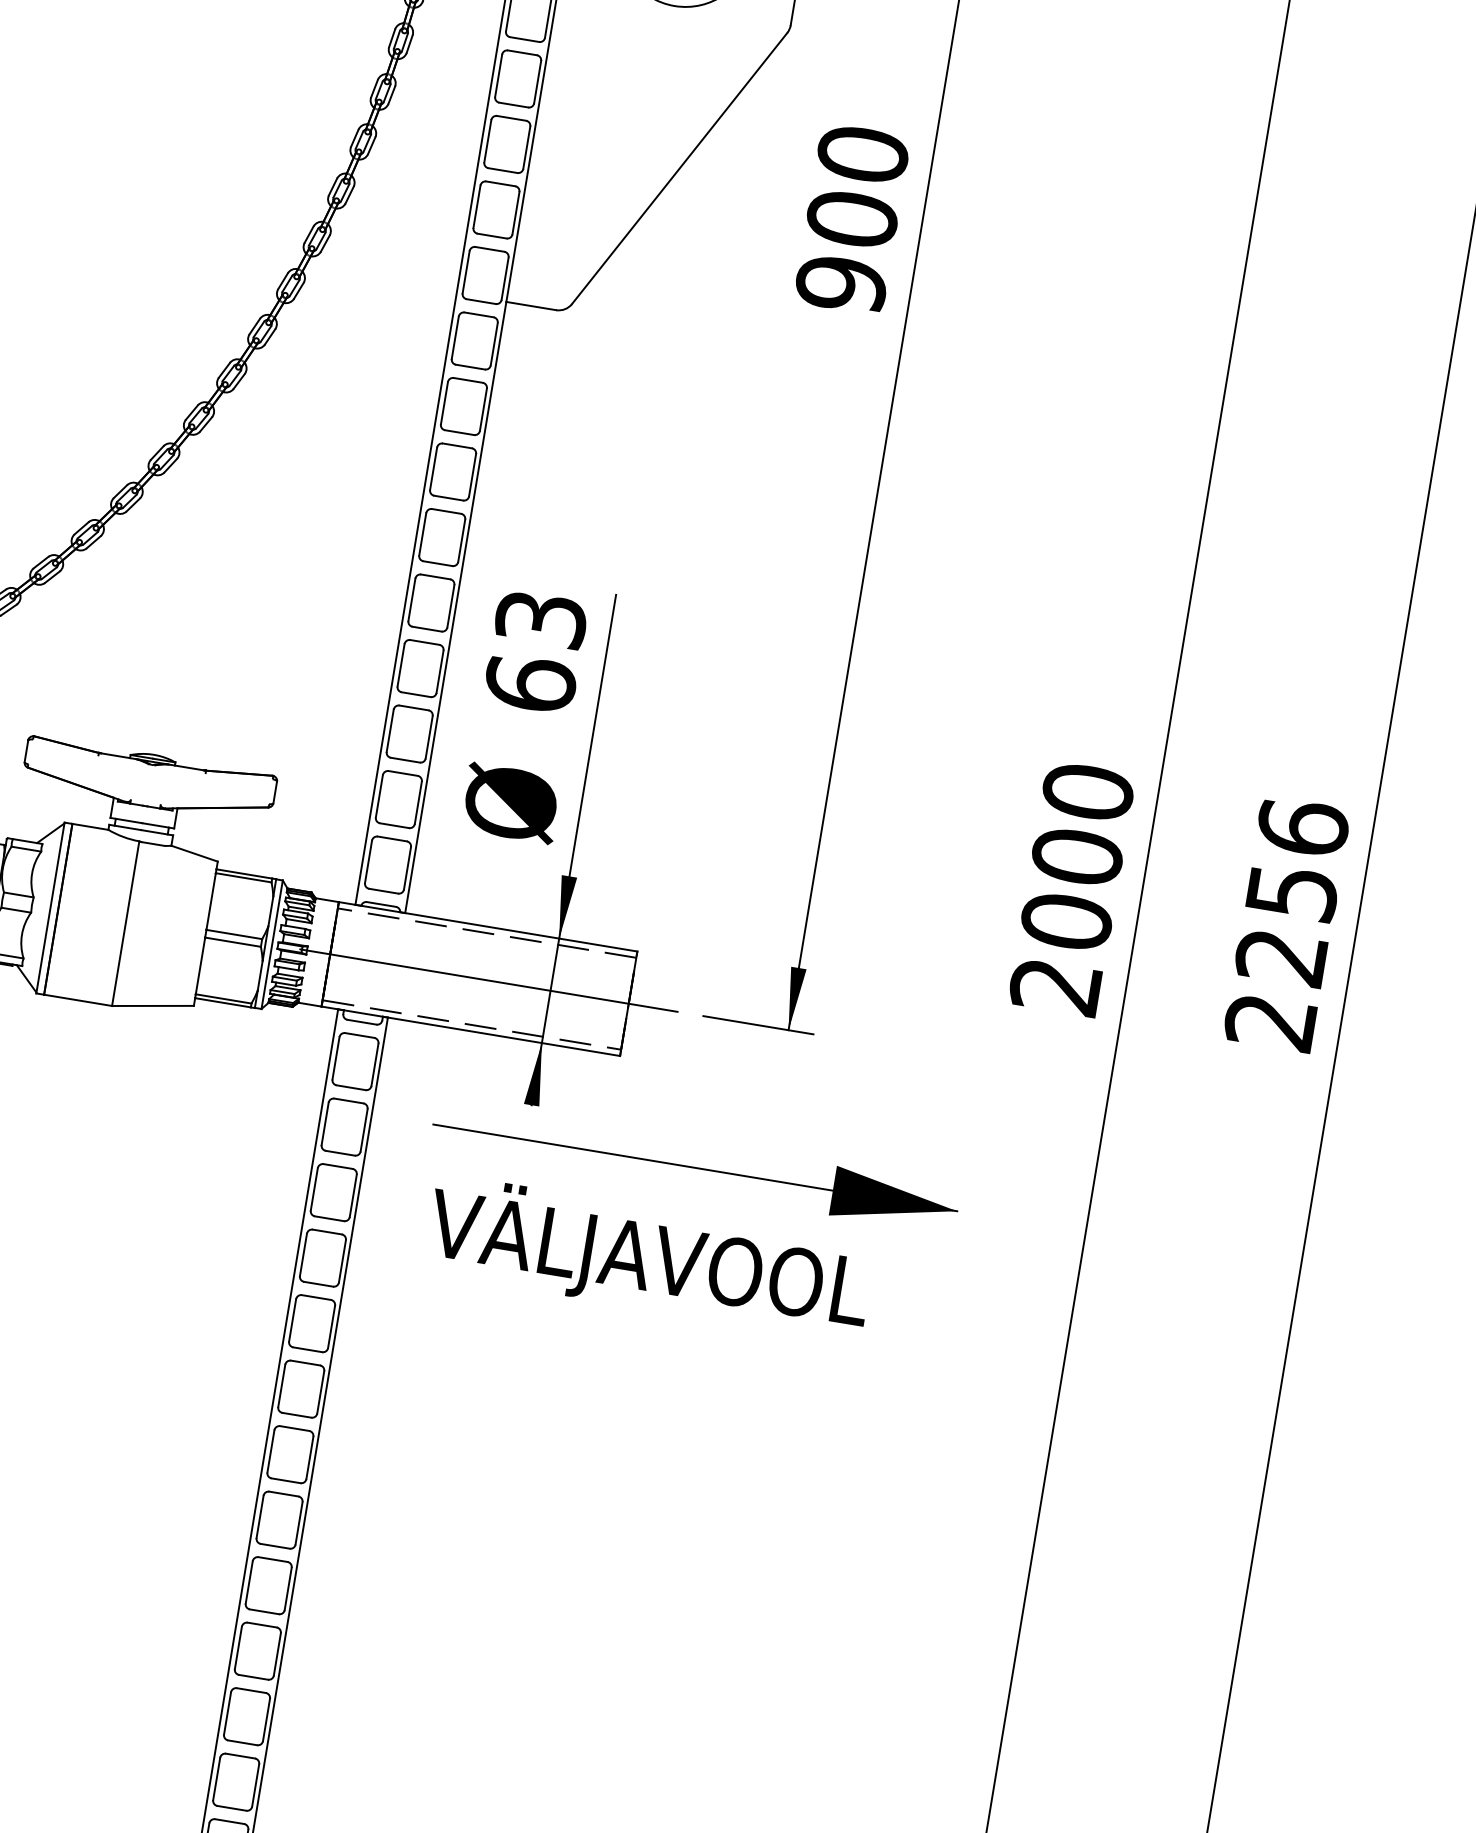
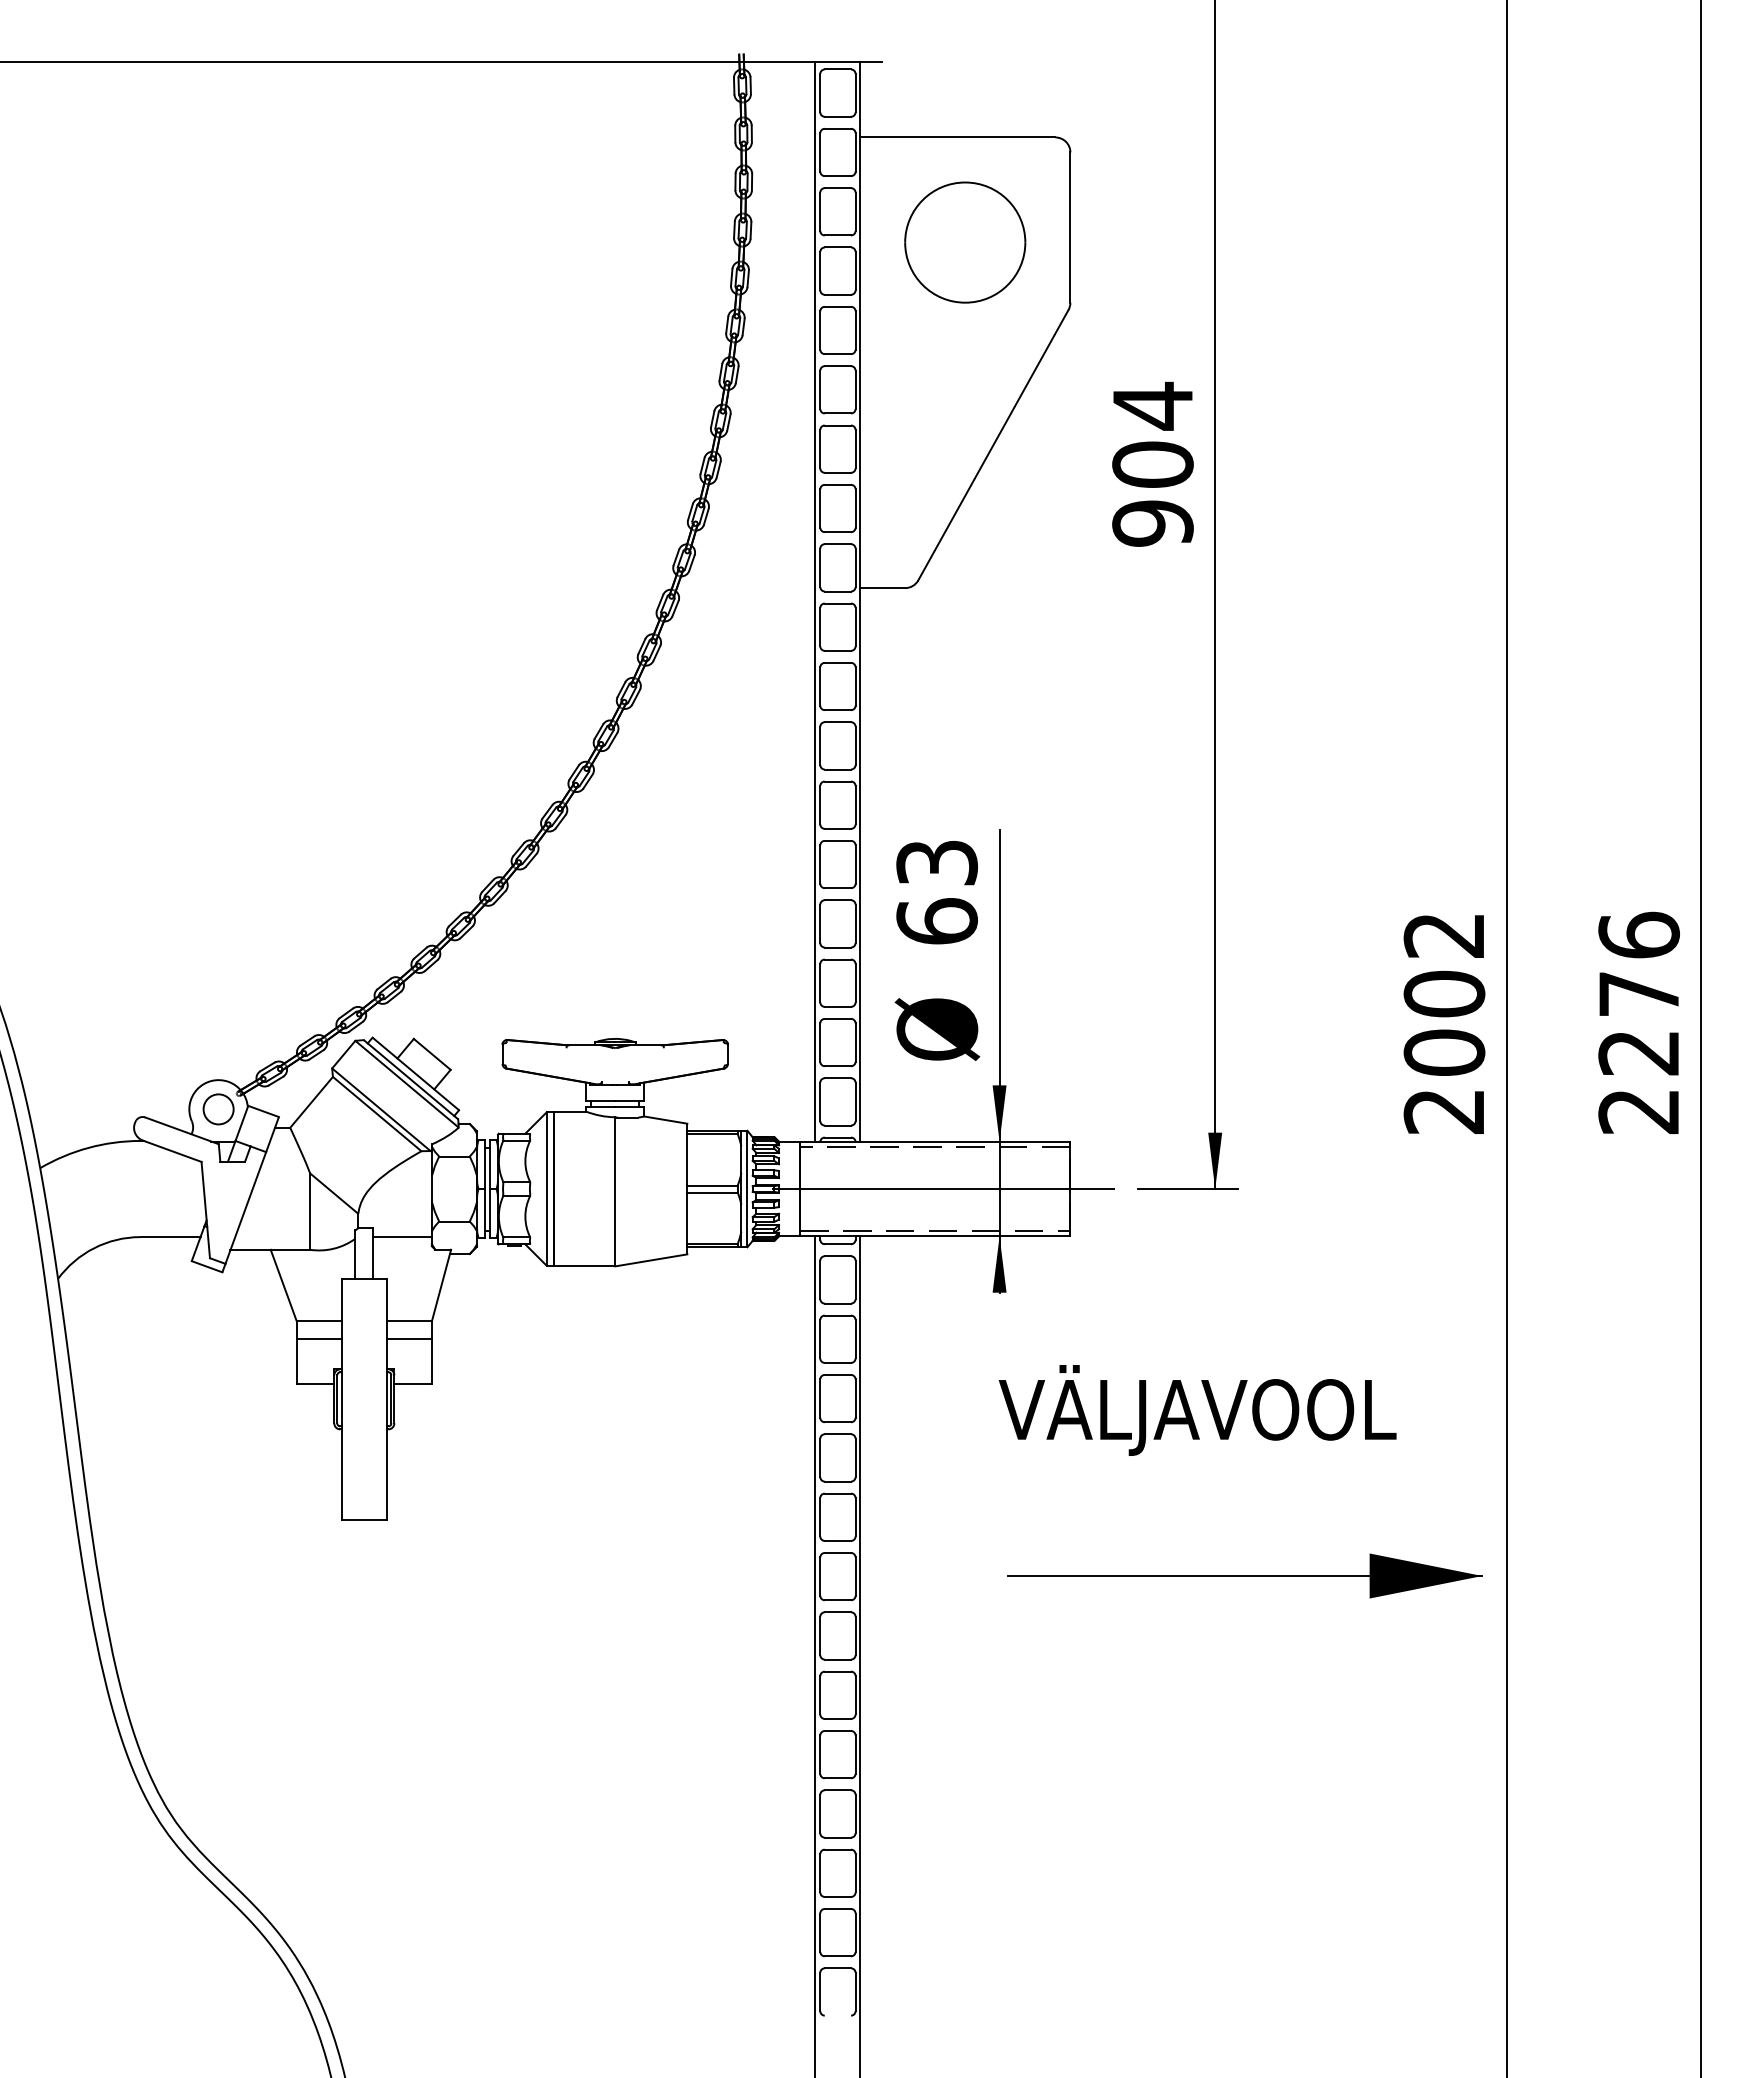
text: (862, 153) -> (1152, 405), 900 -> 904
text: (1088, 792) -> (1444, 935), 2000 -> 2002
text: (1292, 893) -> (1639, 994), 2256 -> 2276
part: (694, 1167) -> (1244, 1575), moved
text: (649, 1258) -> (1197, 1410), moved

